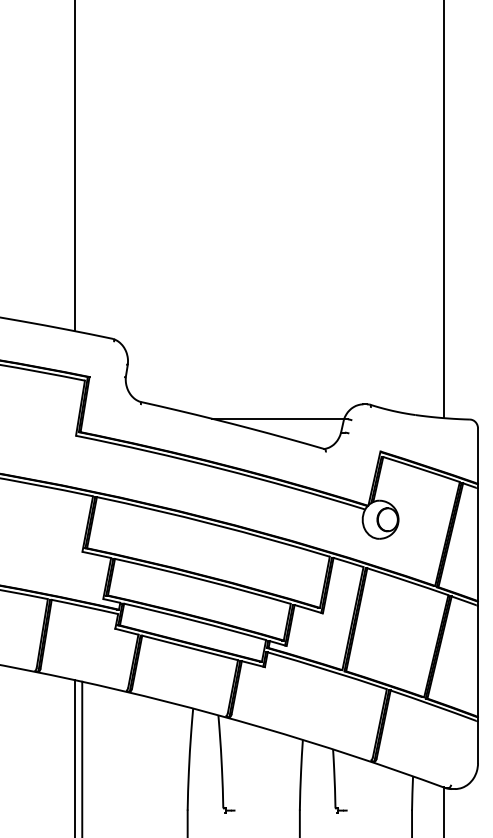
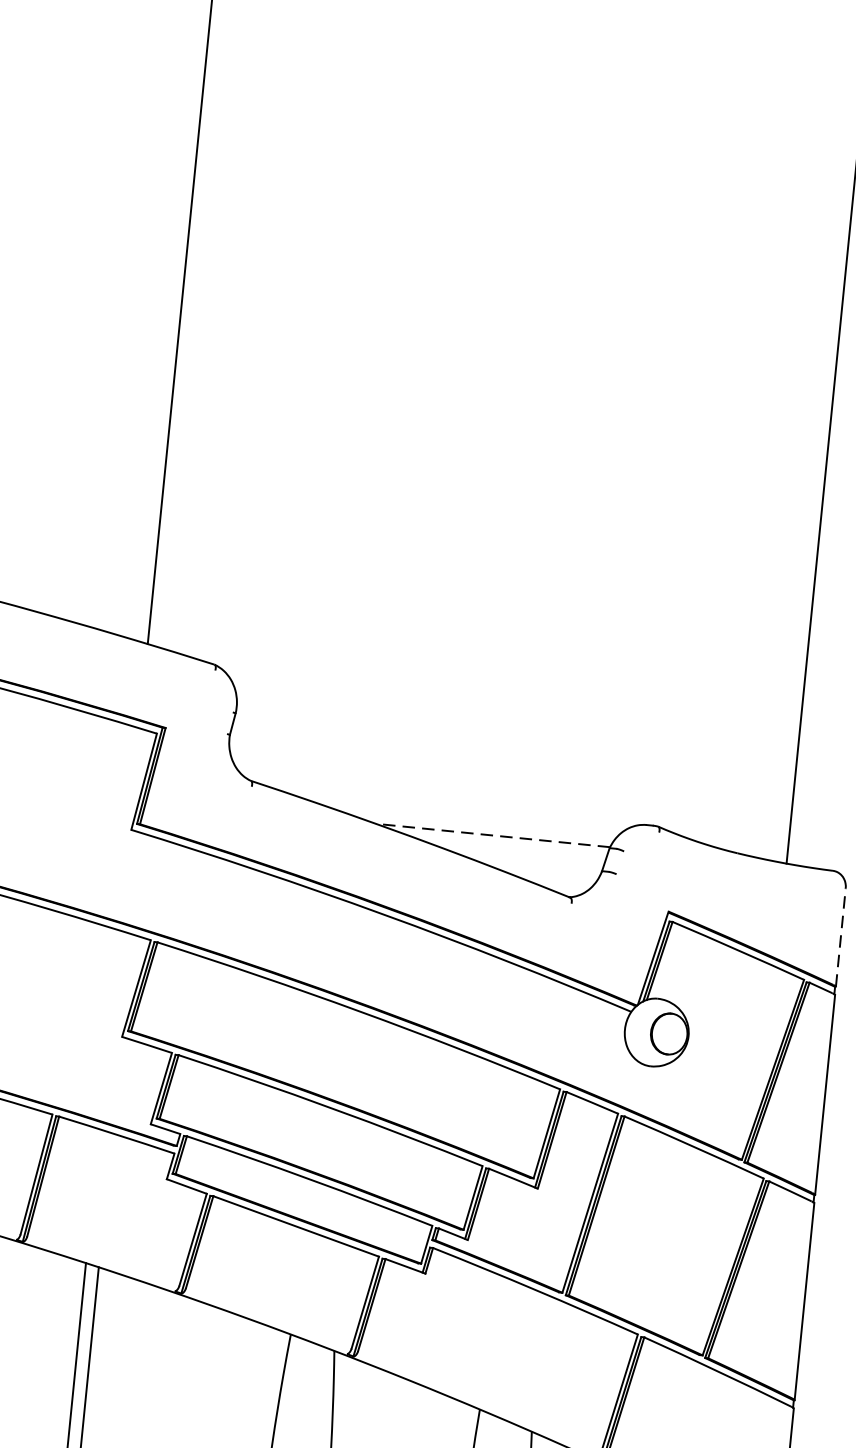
line: (277, 418) -> (491, 834), solid -> dashed
line: (478, 456) -> (841, 937), solid -> dashed

